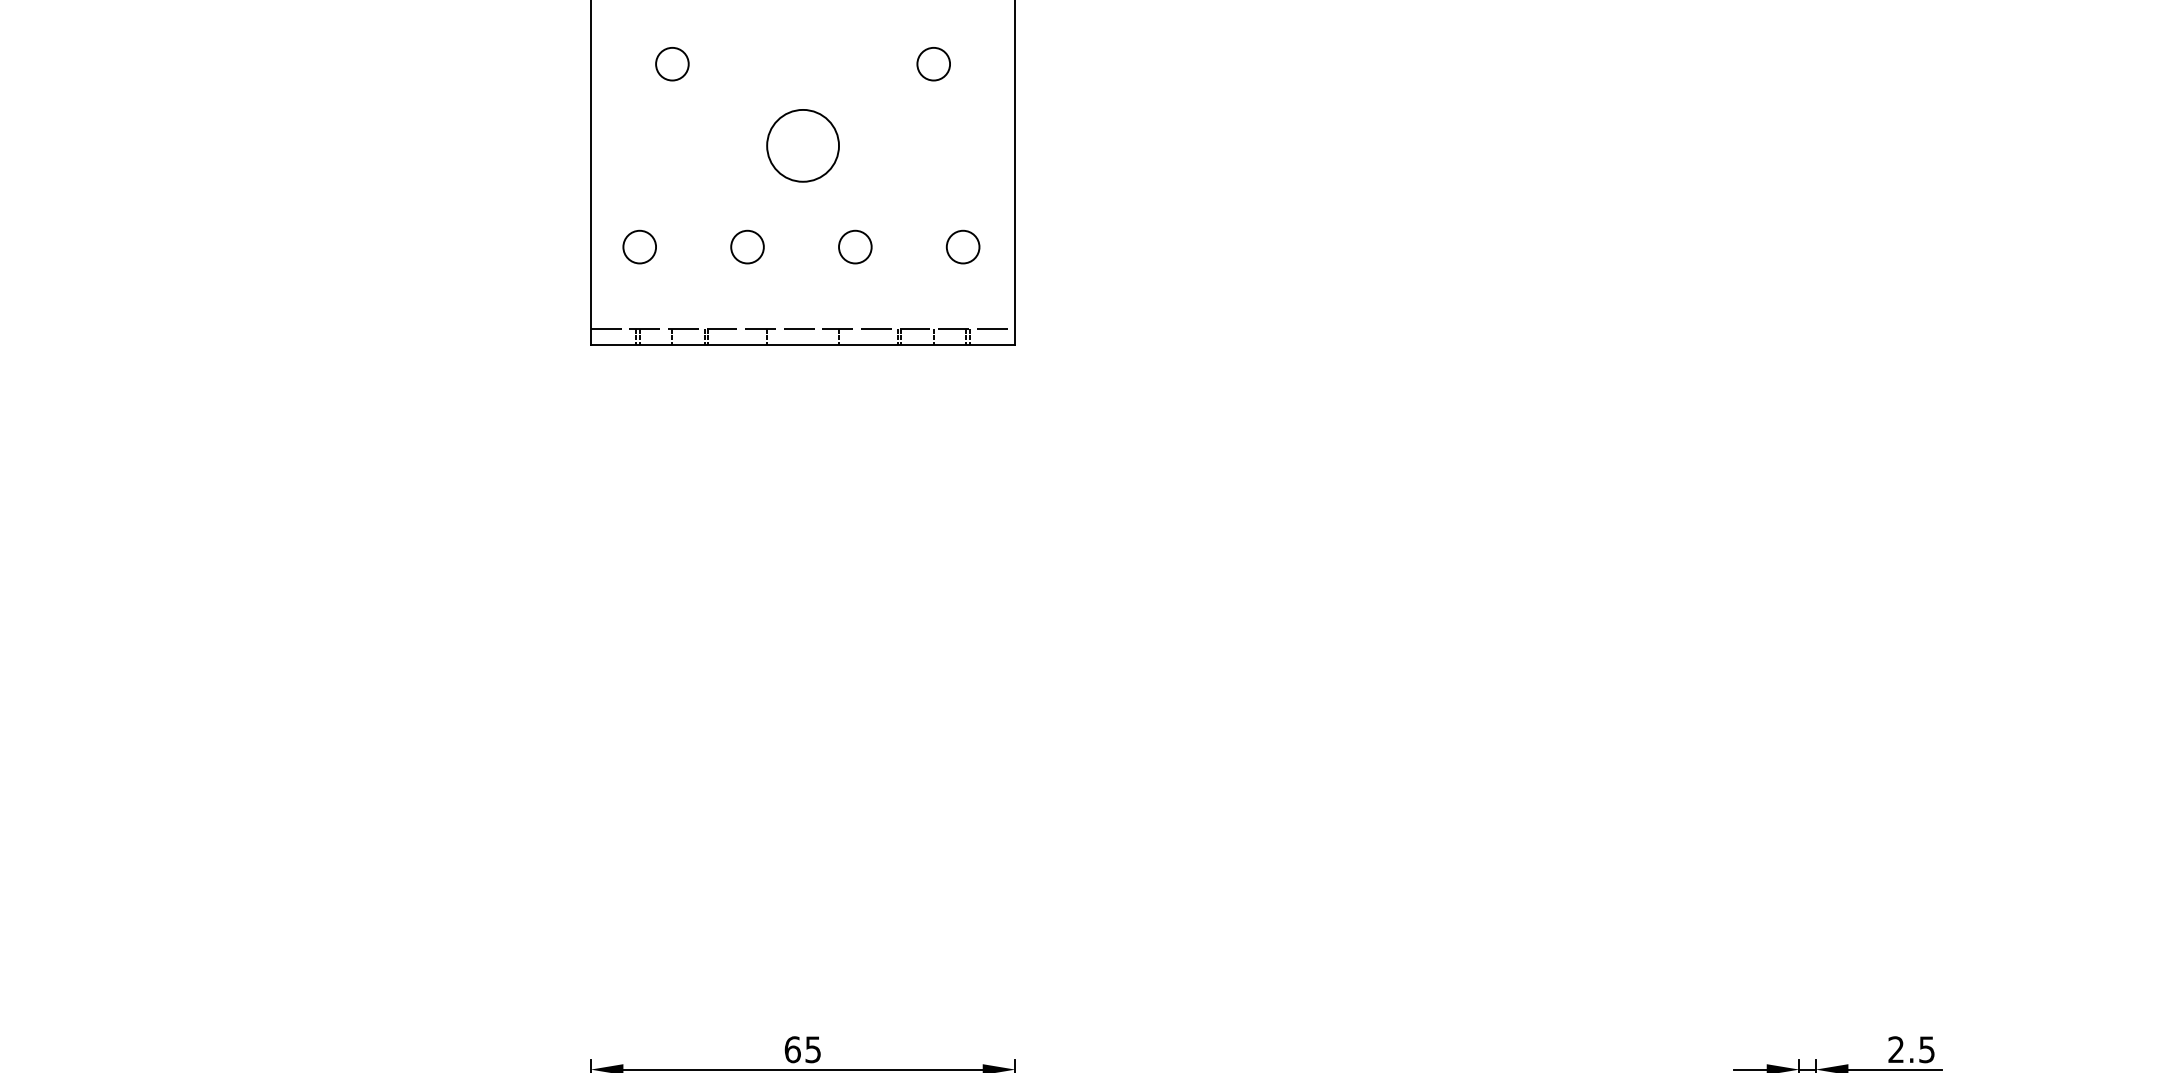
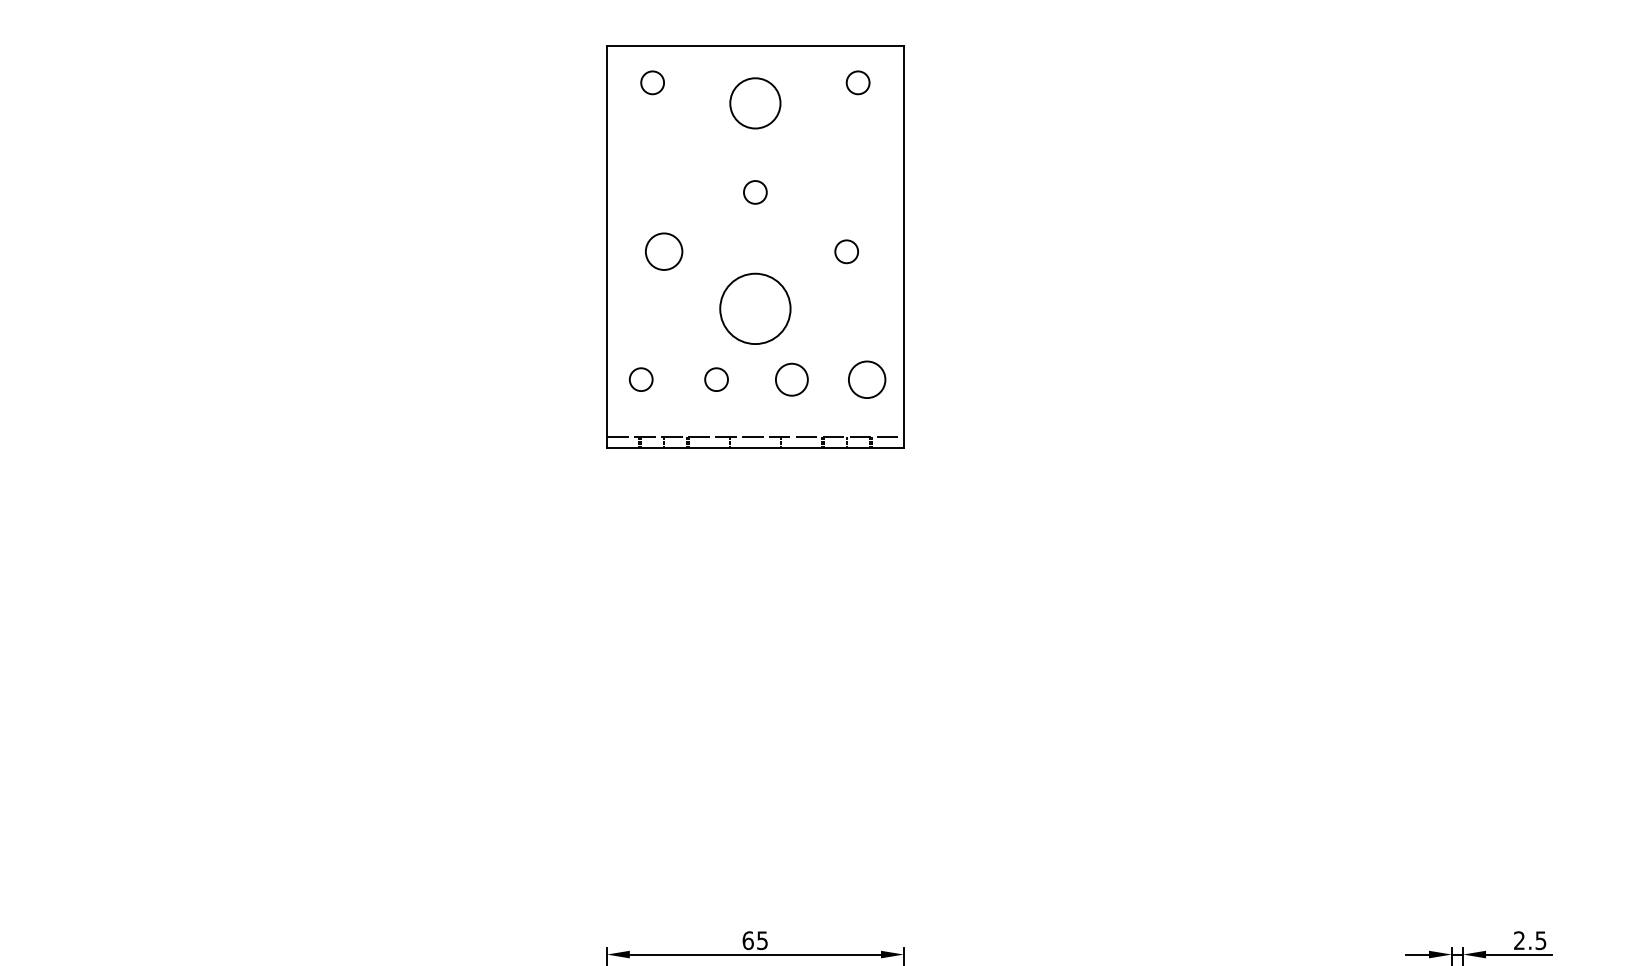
circle: (671, 63) -> (663, 251), size x1.6
circle: (803, 145) -> (755, 308), size x1.4
circle: (854, 246) -> (791, 379), size x1.4
circle: (963, 246) -> (867, 379), size x1.6

